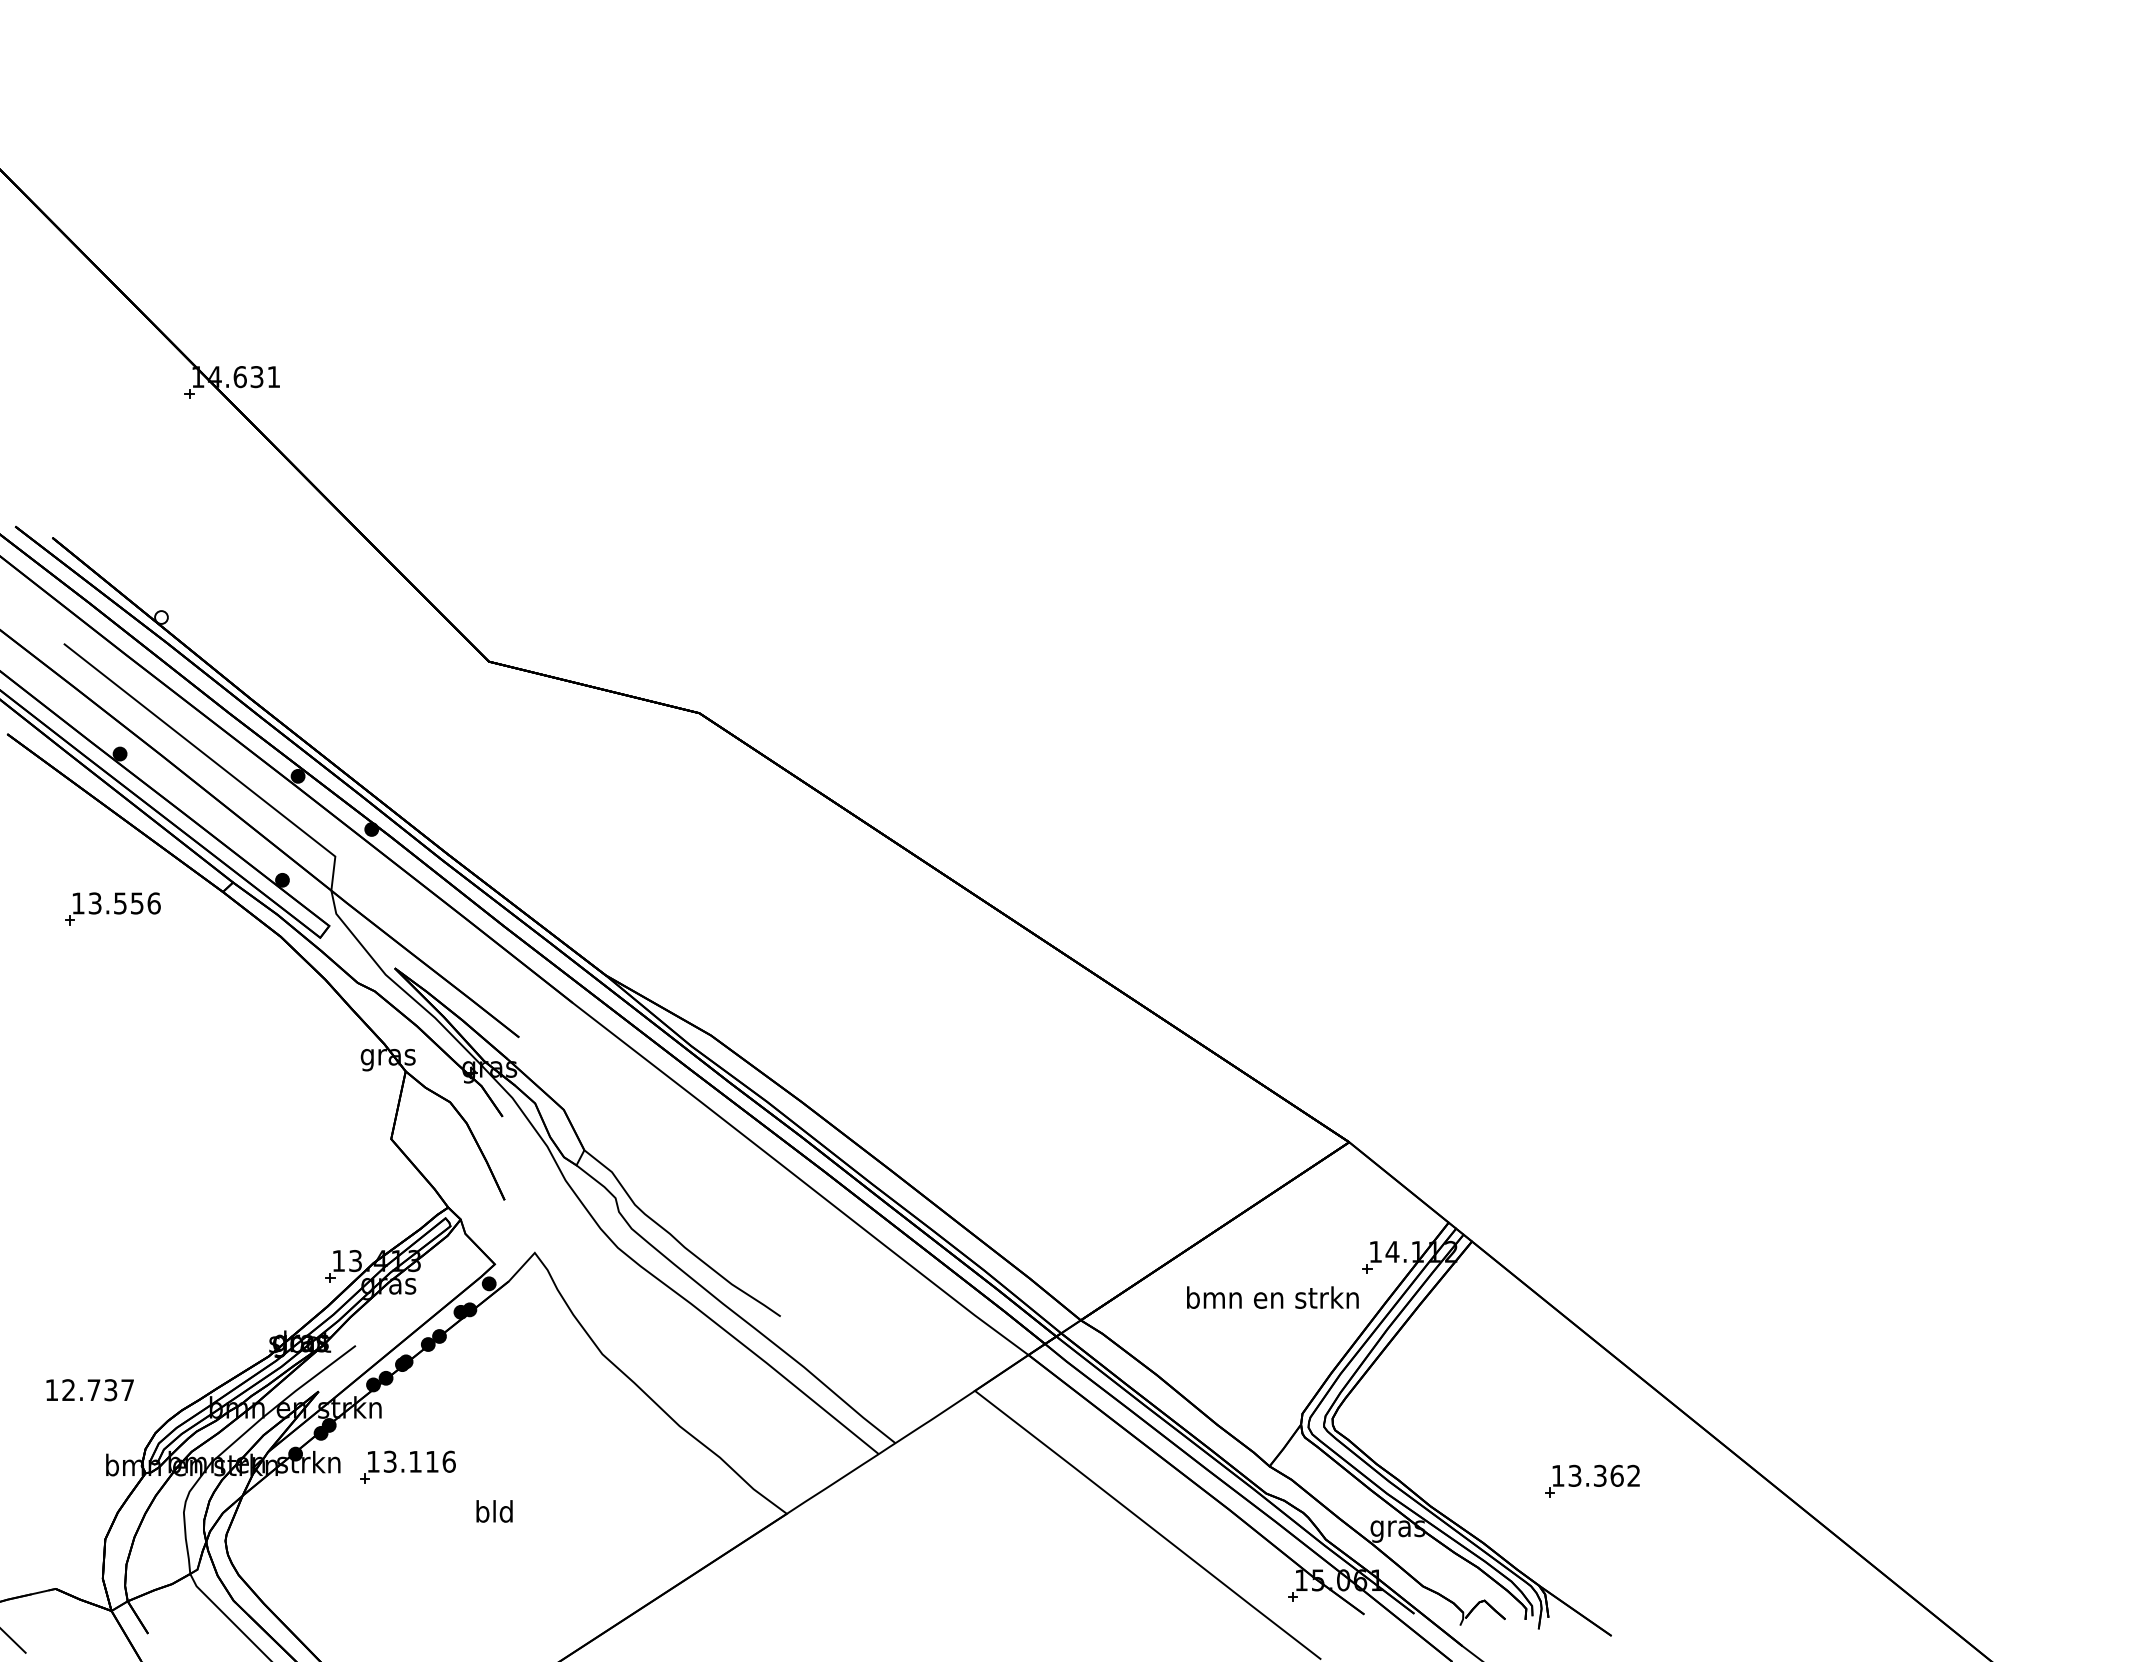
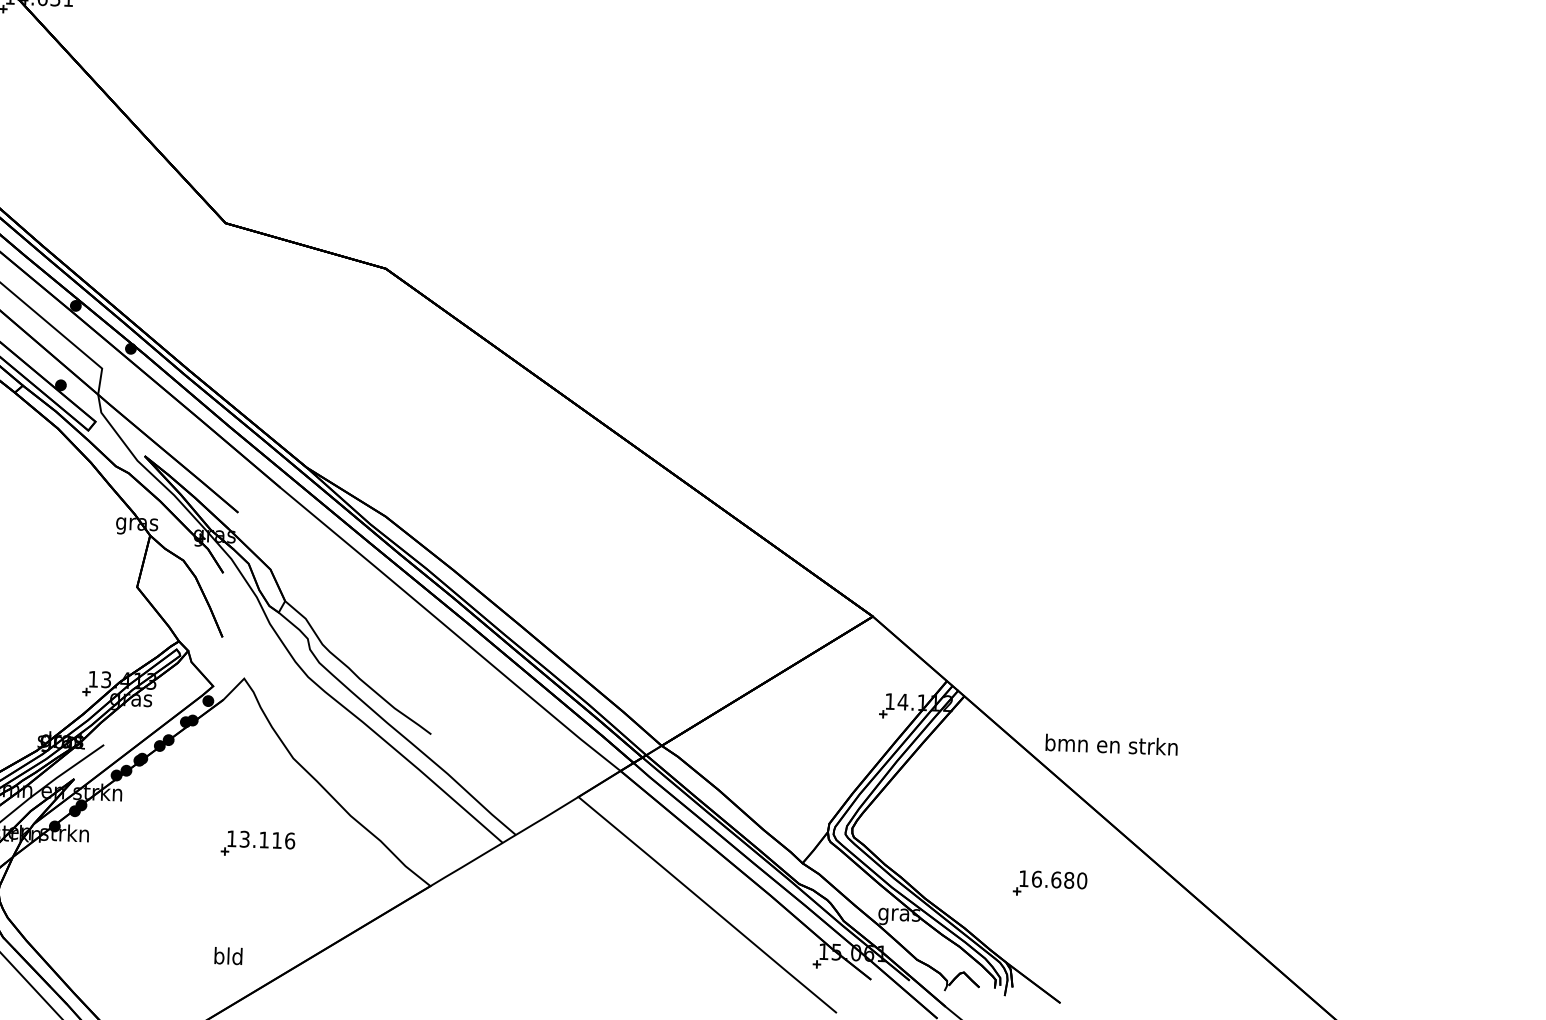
text: (1272, 1297) -> (1111, 744), moved
part: (407, 1466) -> (257, 843), moved
text: (1604, 1475) -> (1059, 879), 13.362 -> 16.680
text: (494, 1511) -> (228, 956), moved

